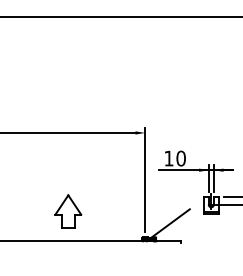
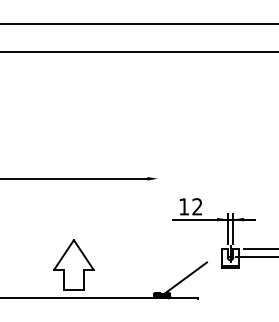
text: (181, 158) -> (197, 206), 10 -> 12
line: (145, 180) -> (158, 230), removed
part: (68, 211) -> (73, 264), size x1.4

